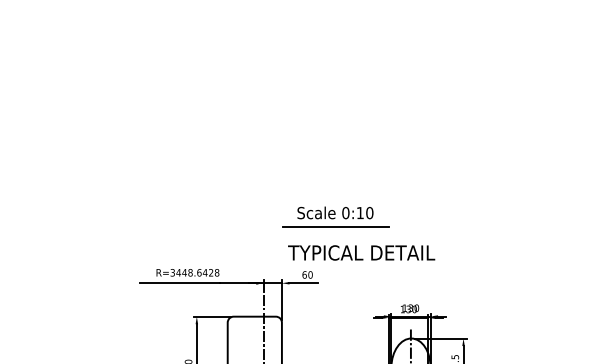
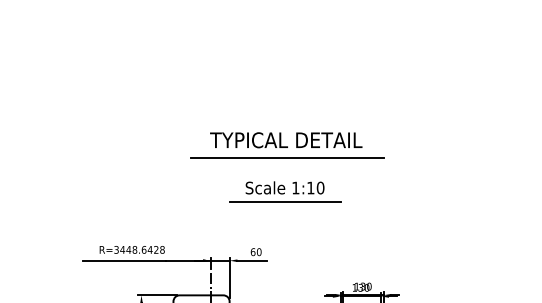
line: (337, 183) -> (287, 157), added
text: (345, 213) -> (295, 188), 0:10 -> 1:10
text: (361, 252) -> (286, 139), moved

